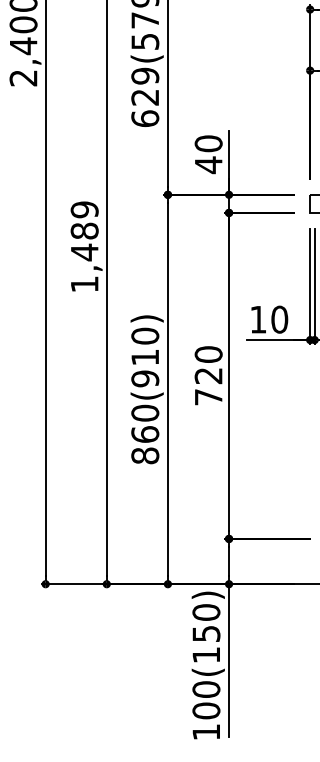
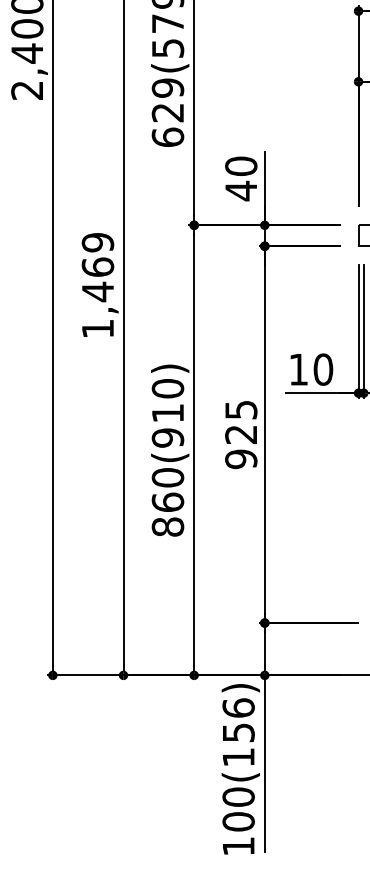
text: (84, 230) -> (97, 266), 1,489 -> 1,469
text: (208, 375) -> (241, 434), 720 -> 925
text: (206, 612) -> (238, 707), 100(150) -> 100(156)

